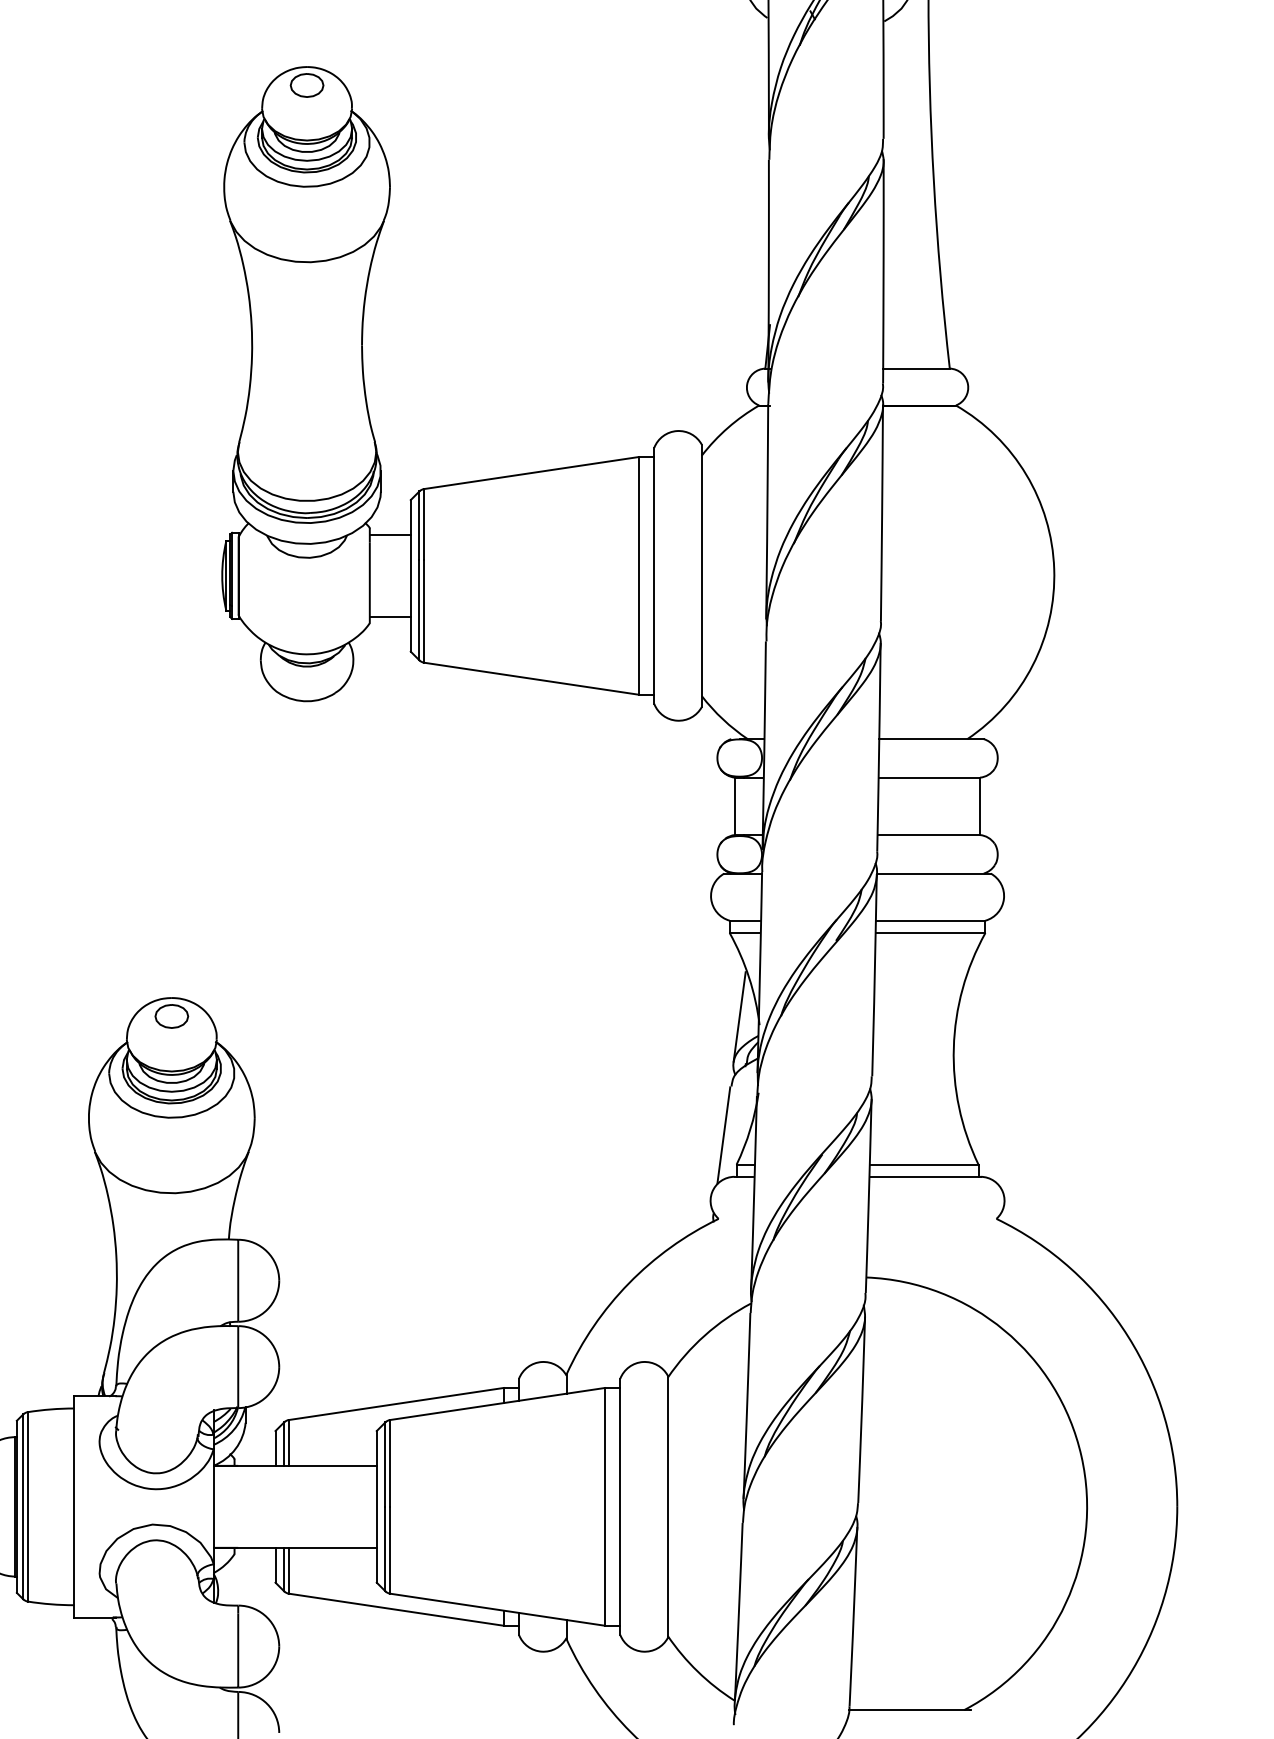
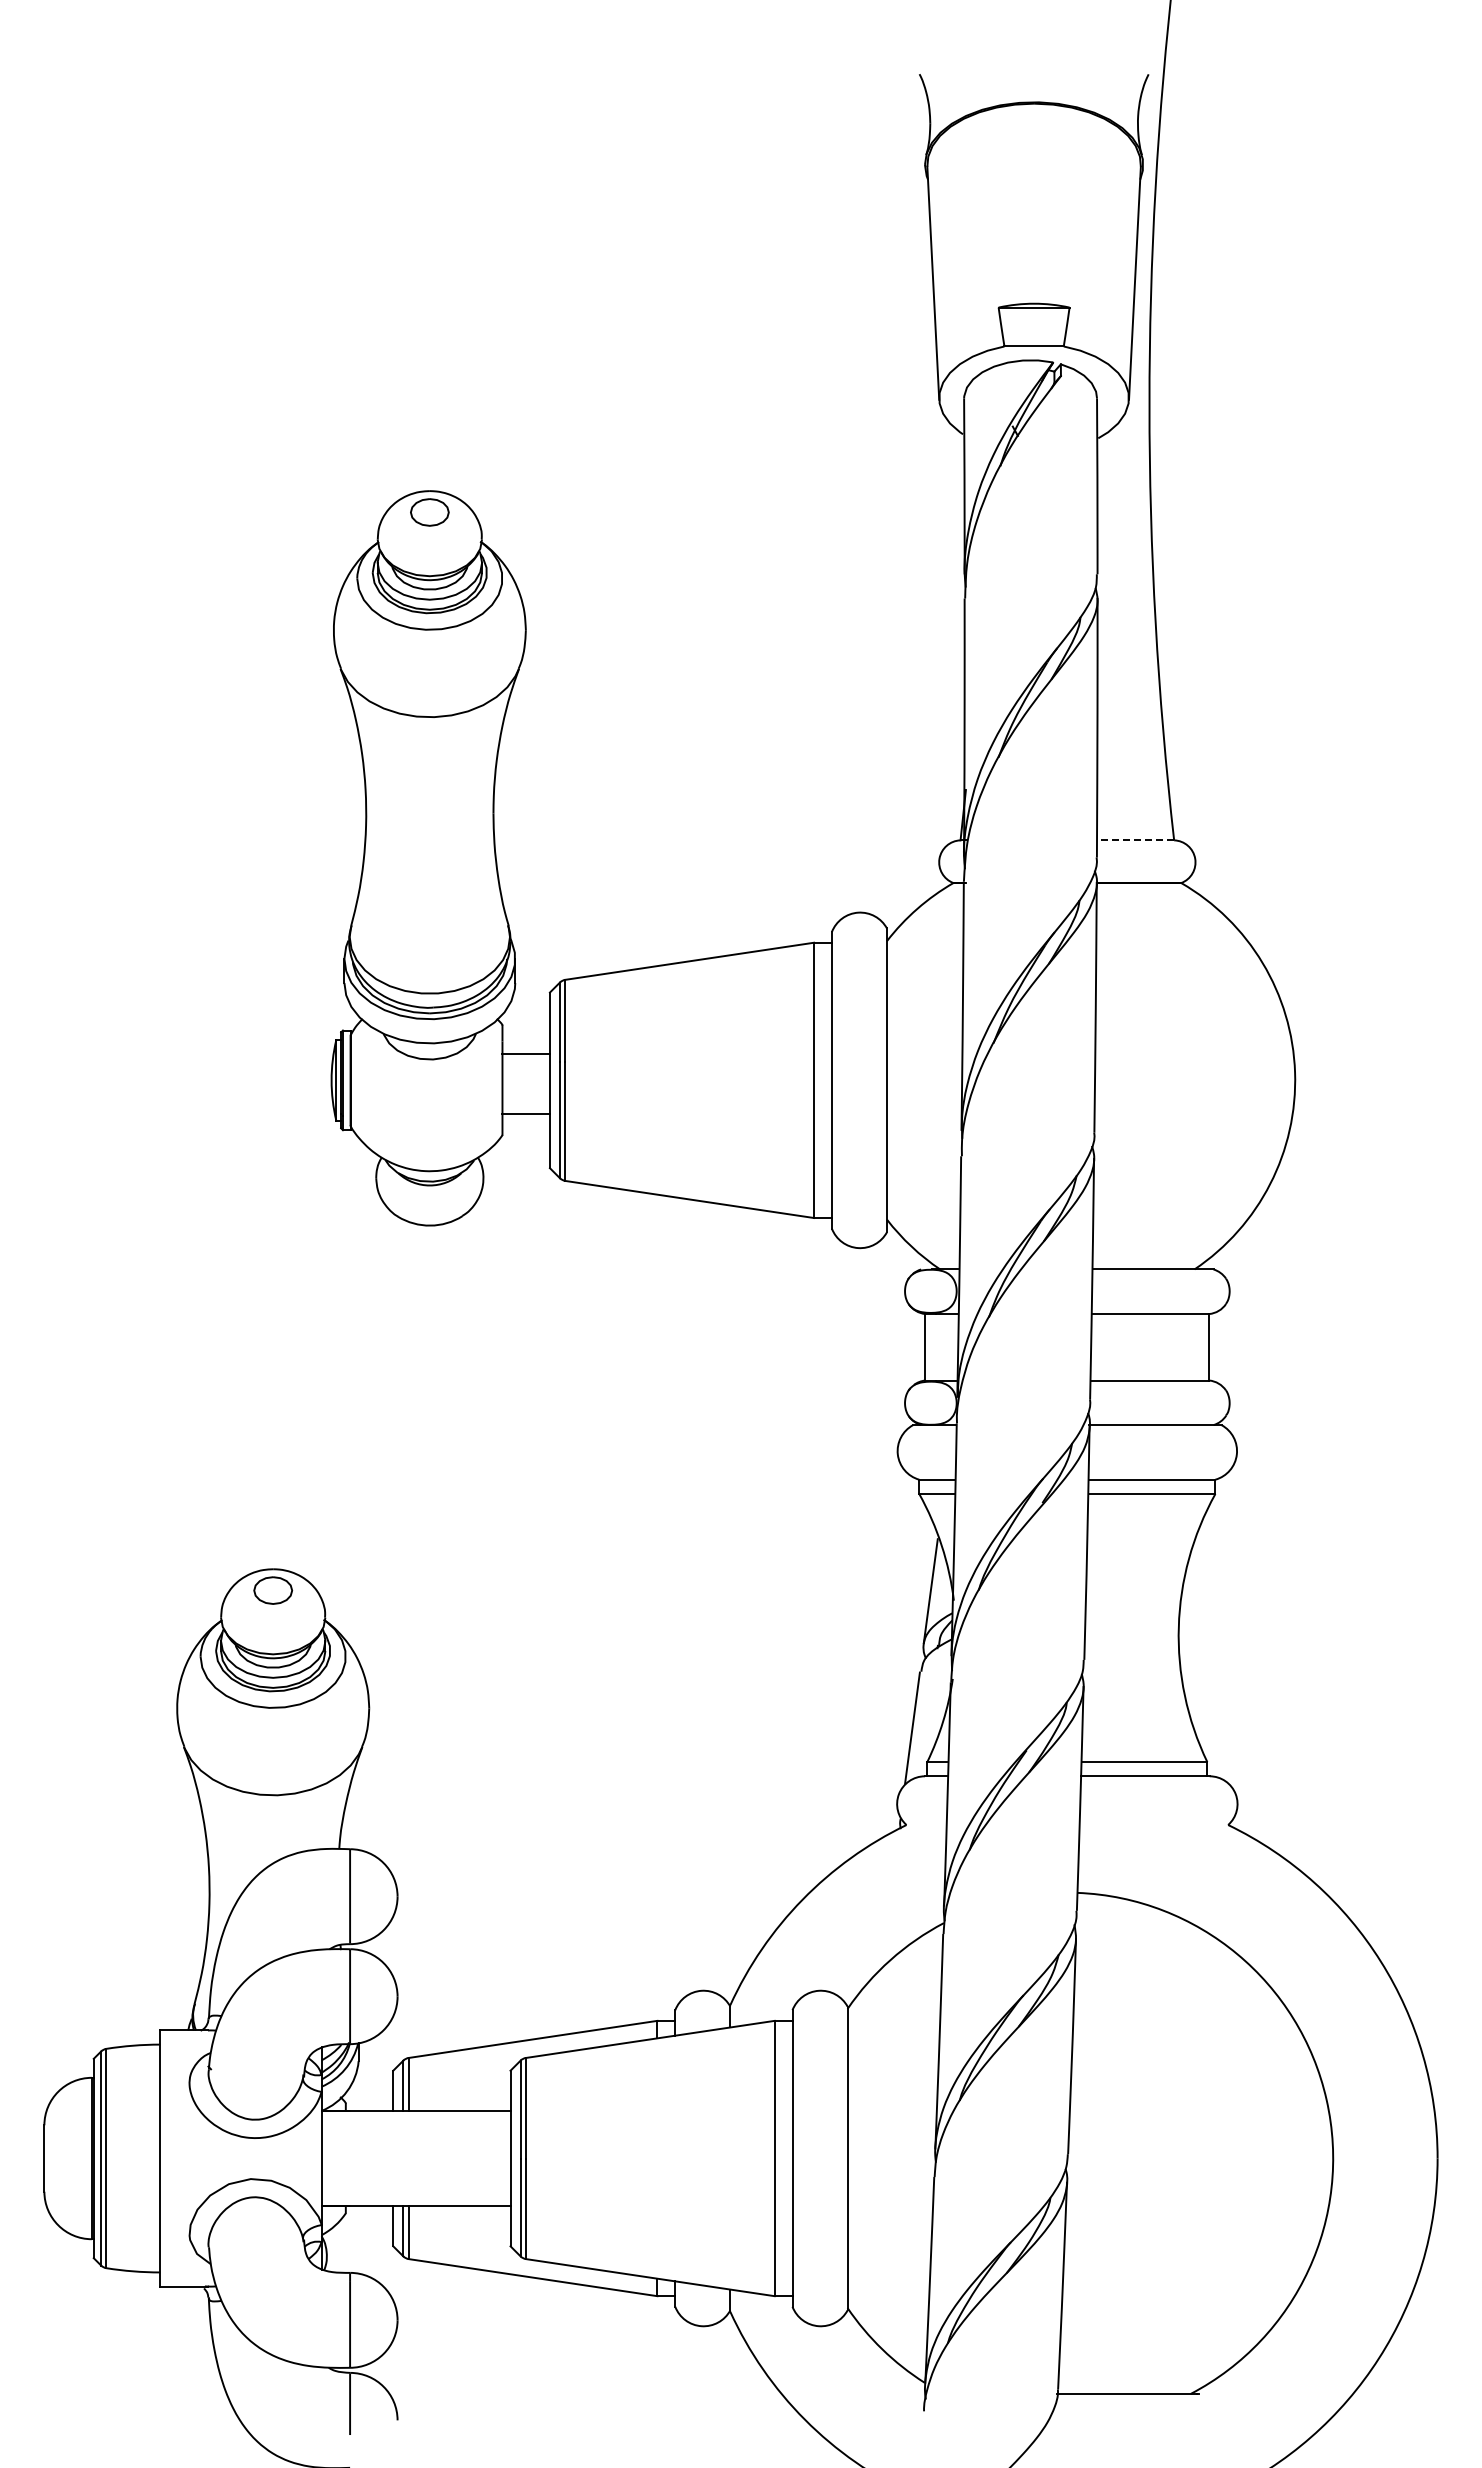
line: (916, 368) -> (1135, 840), solid -> dashed
line: (389, 534) -> (525, 1113), moved
line: (389, 616) -> (525, 1053), moved

